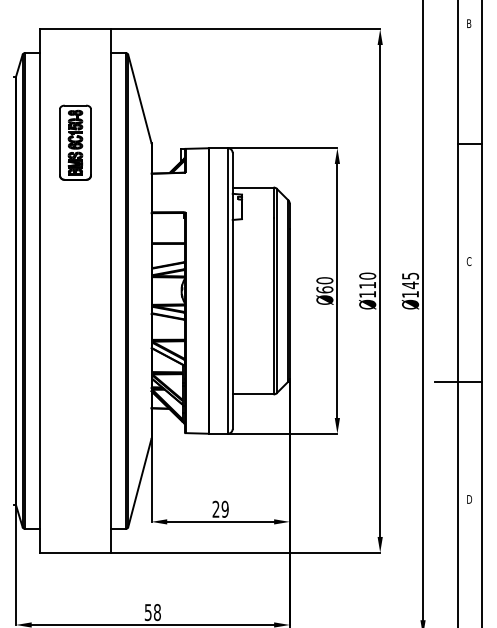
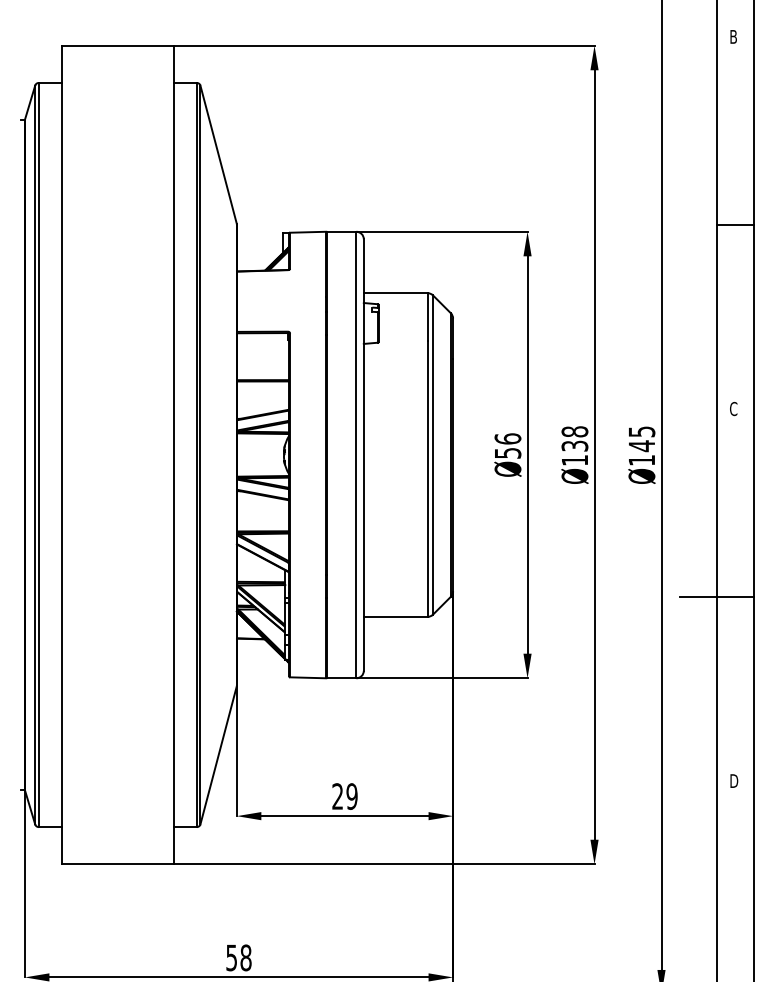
part: (75, 142) -> (117, 222), removed
text: (367, 280) -> (574, 438), Ø110 -> Ø138
text: (324, 285) -> (507, 446), Ø60 -> Ø56

